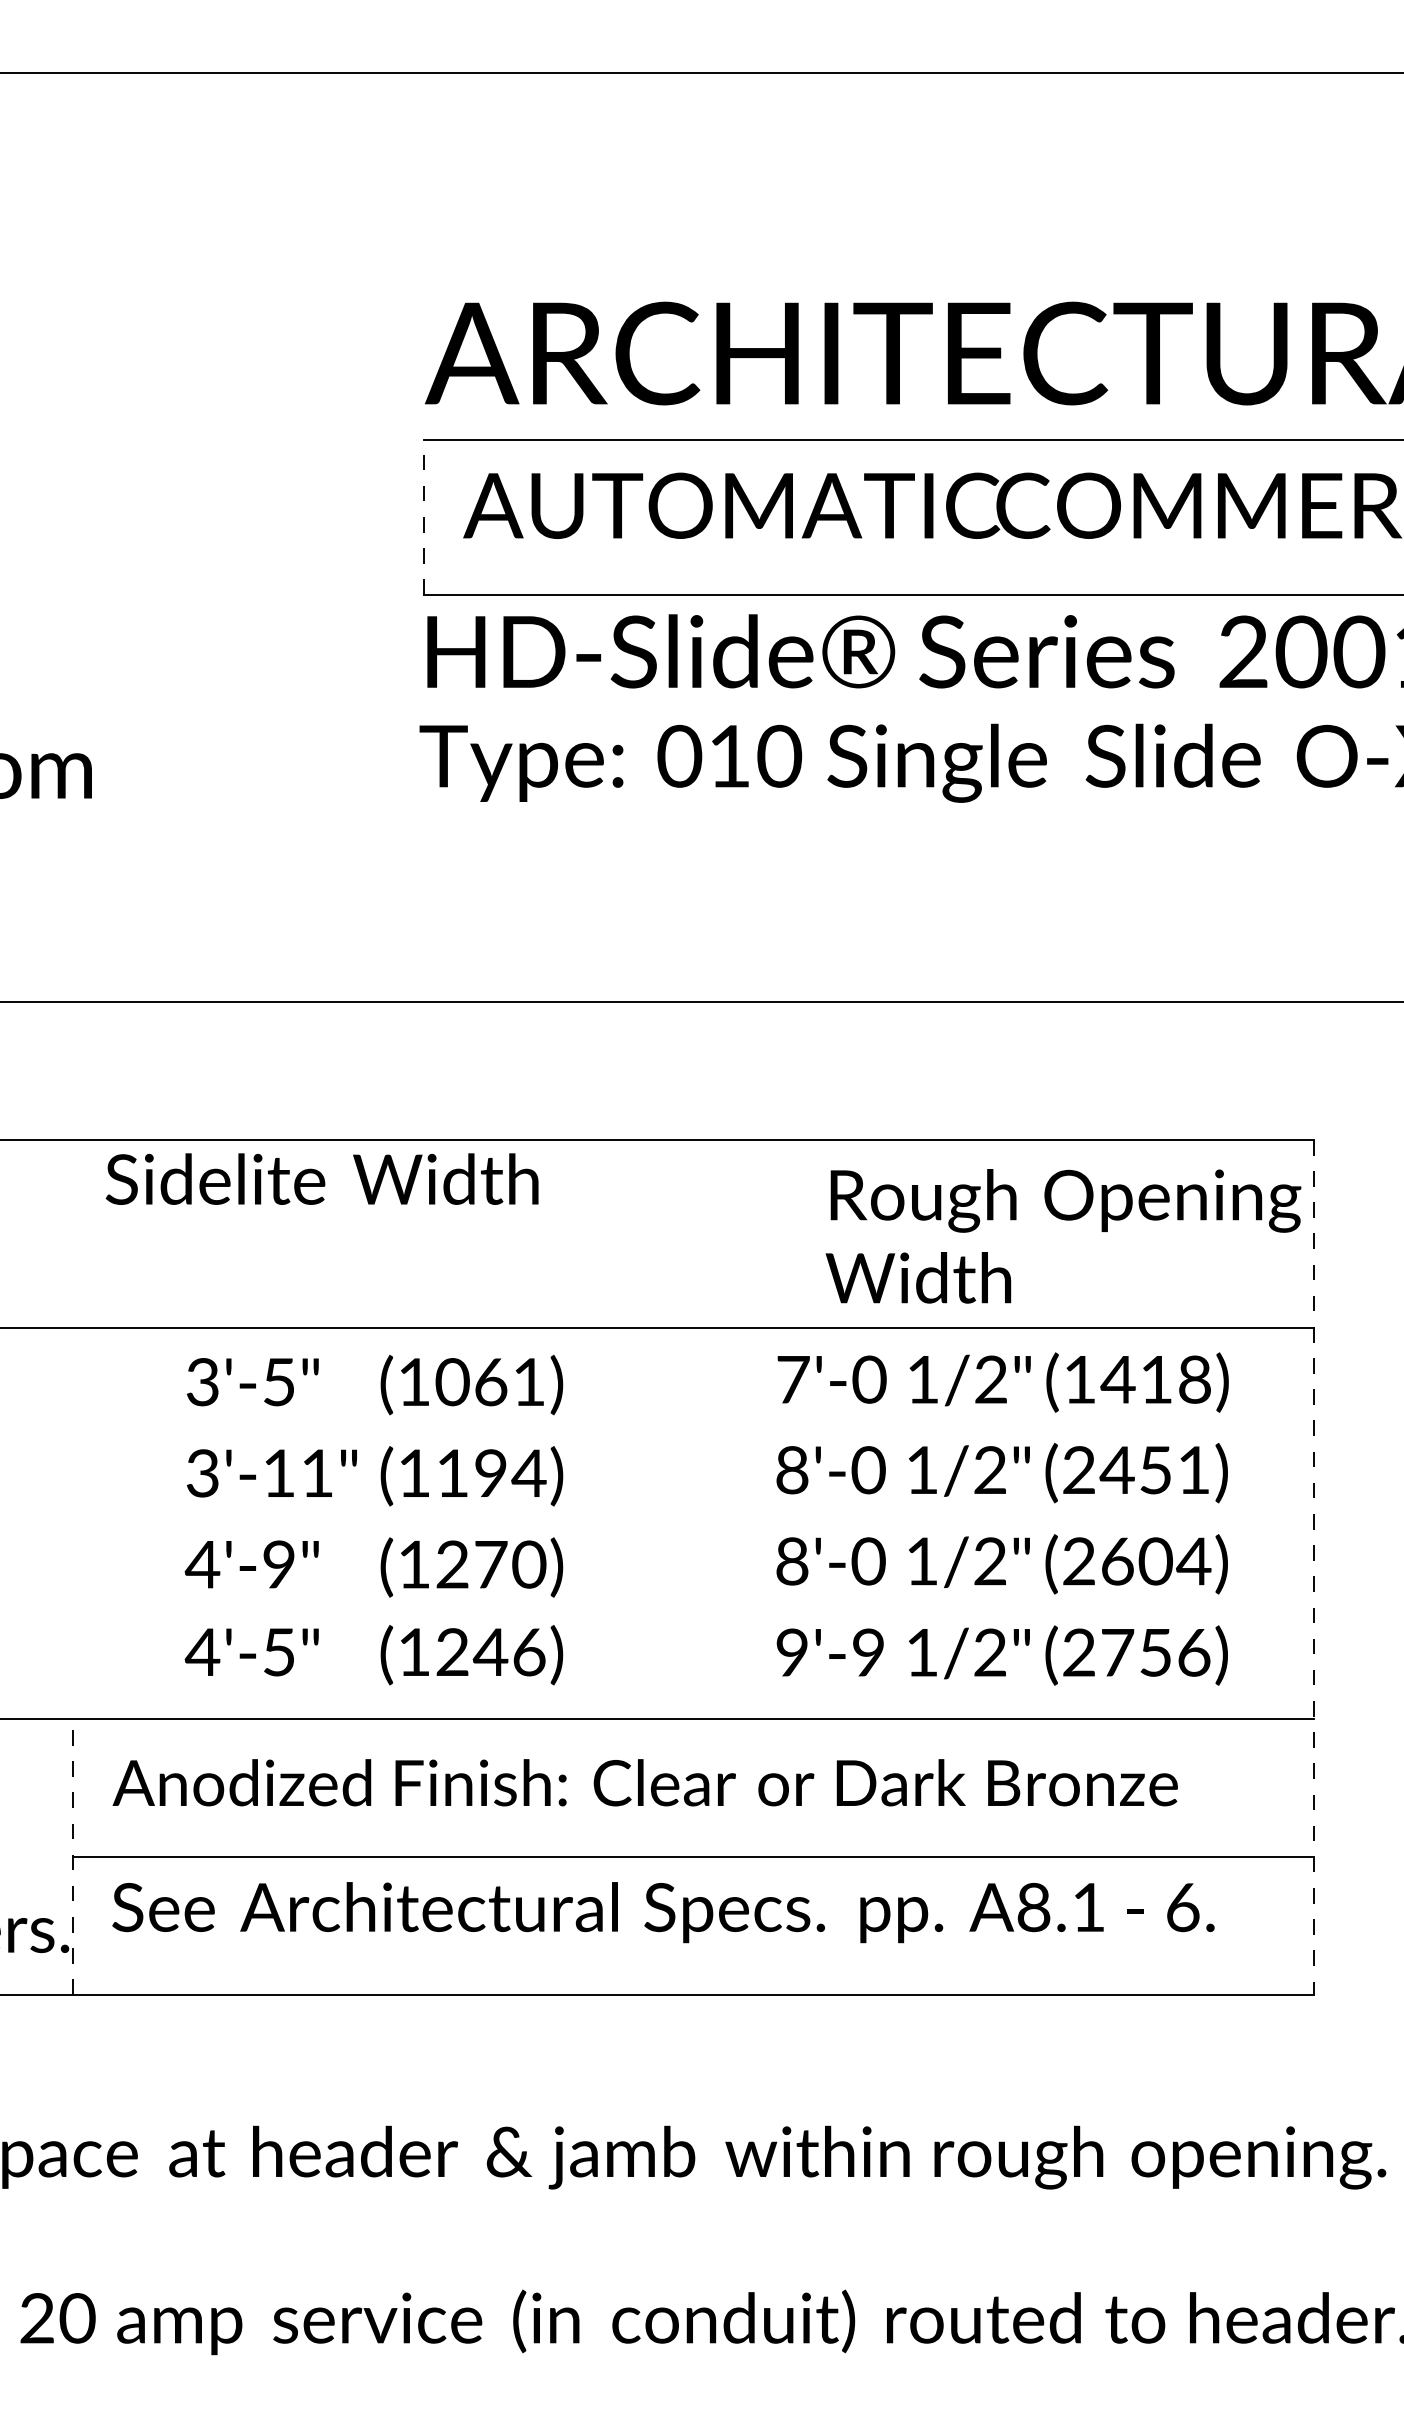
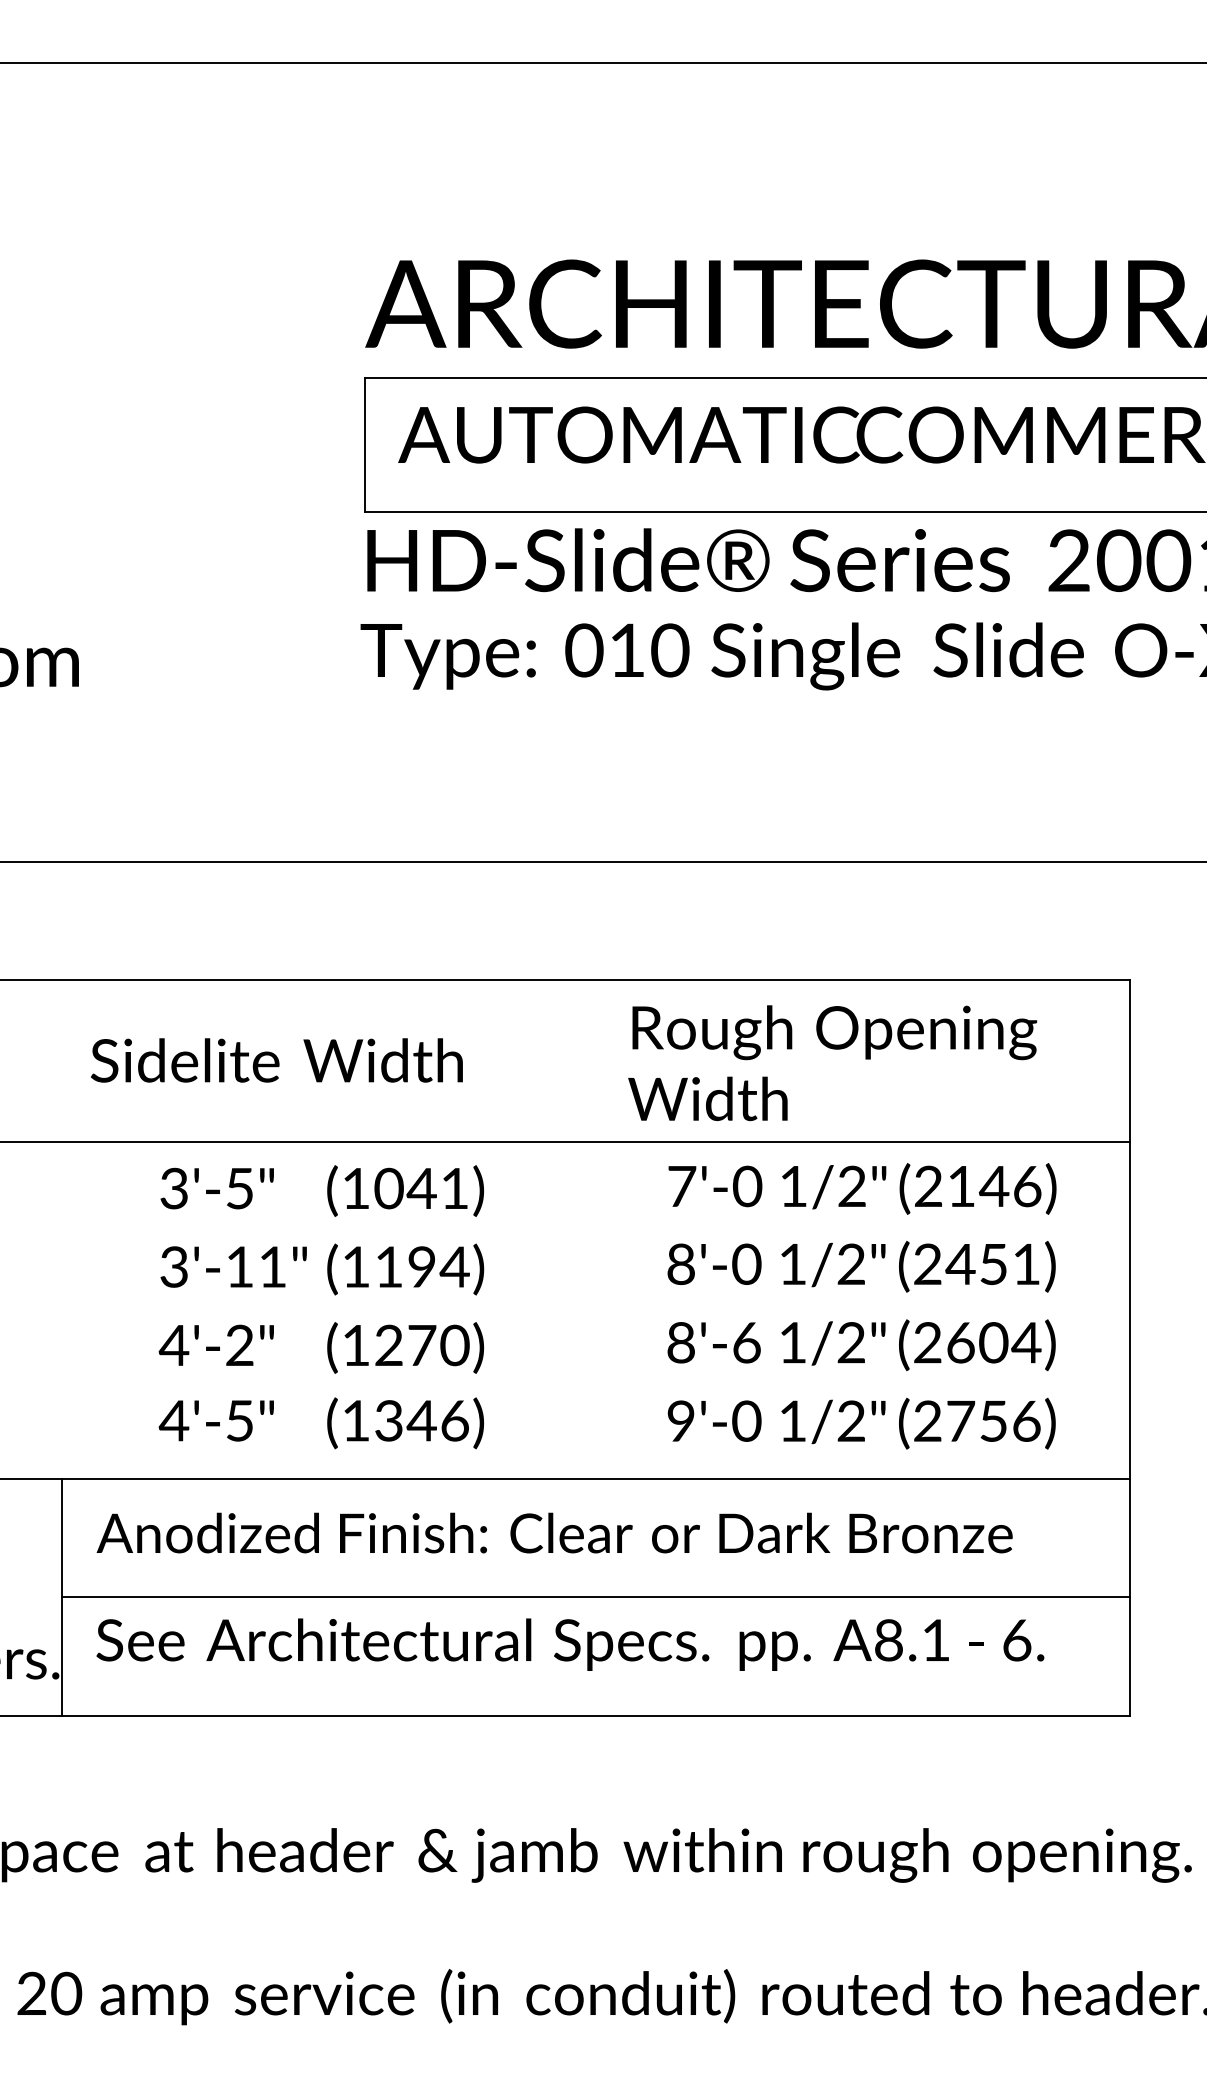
line: (424, 516) -> (364, 444), dashed -> solid
text: (321, 1178) -> (276, 1059), moved
text: (1063, 1236) -> (832, 1063), moved
text: (1137, 1379) -> (977, 1186), (1418) -> (2146)
text: (490, 1382) -> (421, 1188), (1061) -> (1041)
text: (868, 1561) -> (746, 1342), 8'-0 -> 8'-6
text: (278, 1564) -> (239, 1345), 4'-9" -> 4'-2"
line: (1313, 1567) -> (1129, 1347), dashed -> solid
text: (452, 1652) -> (388, 1421), (1246) -> (1346)
text: (868, 1652) -> (746, 1421), 9'-9 -> 9'-0
line: (72, 1857) -> (62, 1597), dashed -> solid

